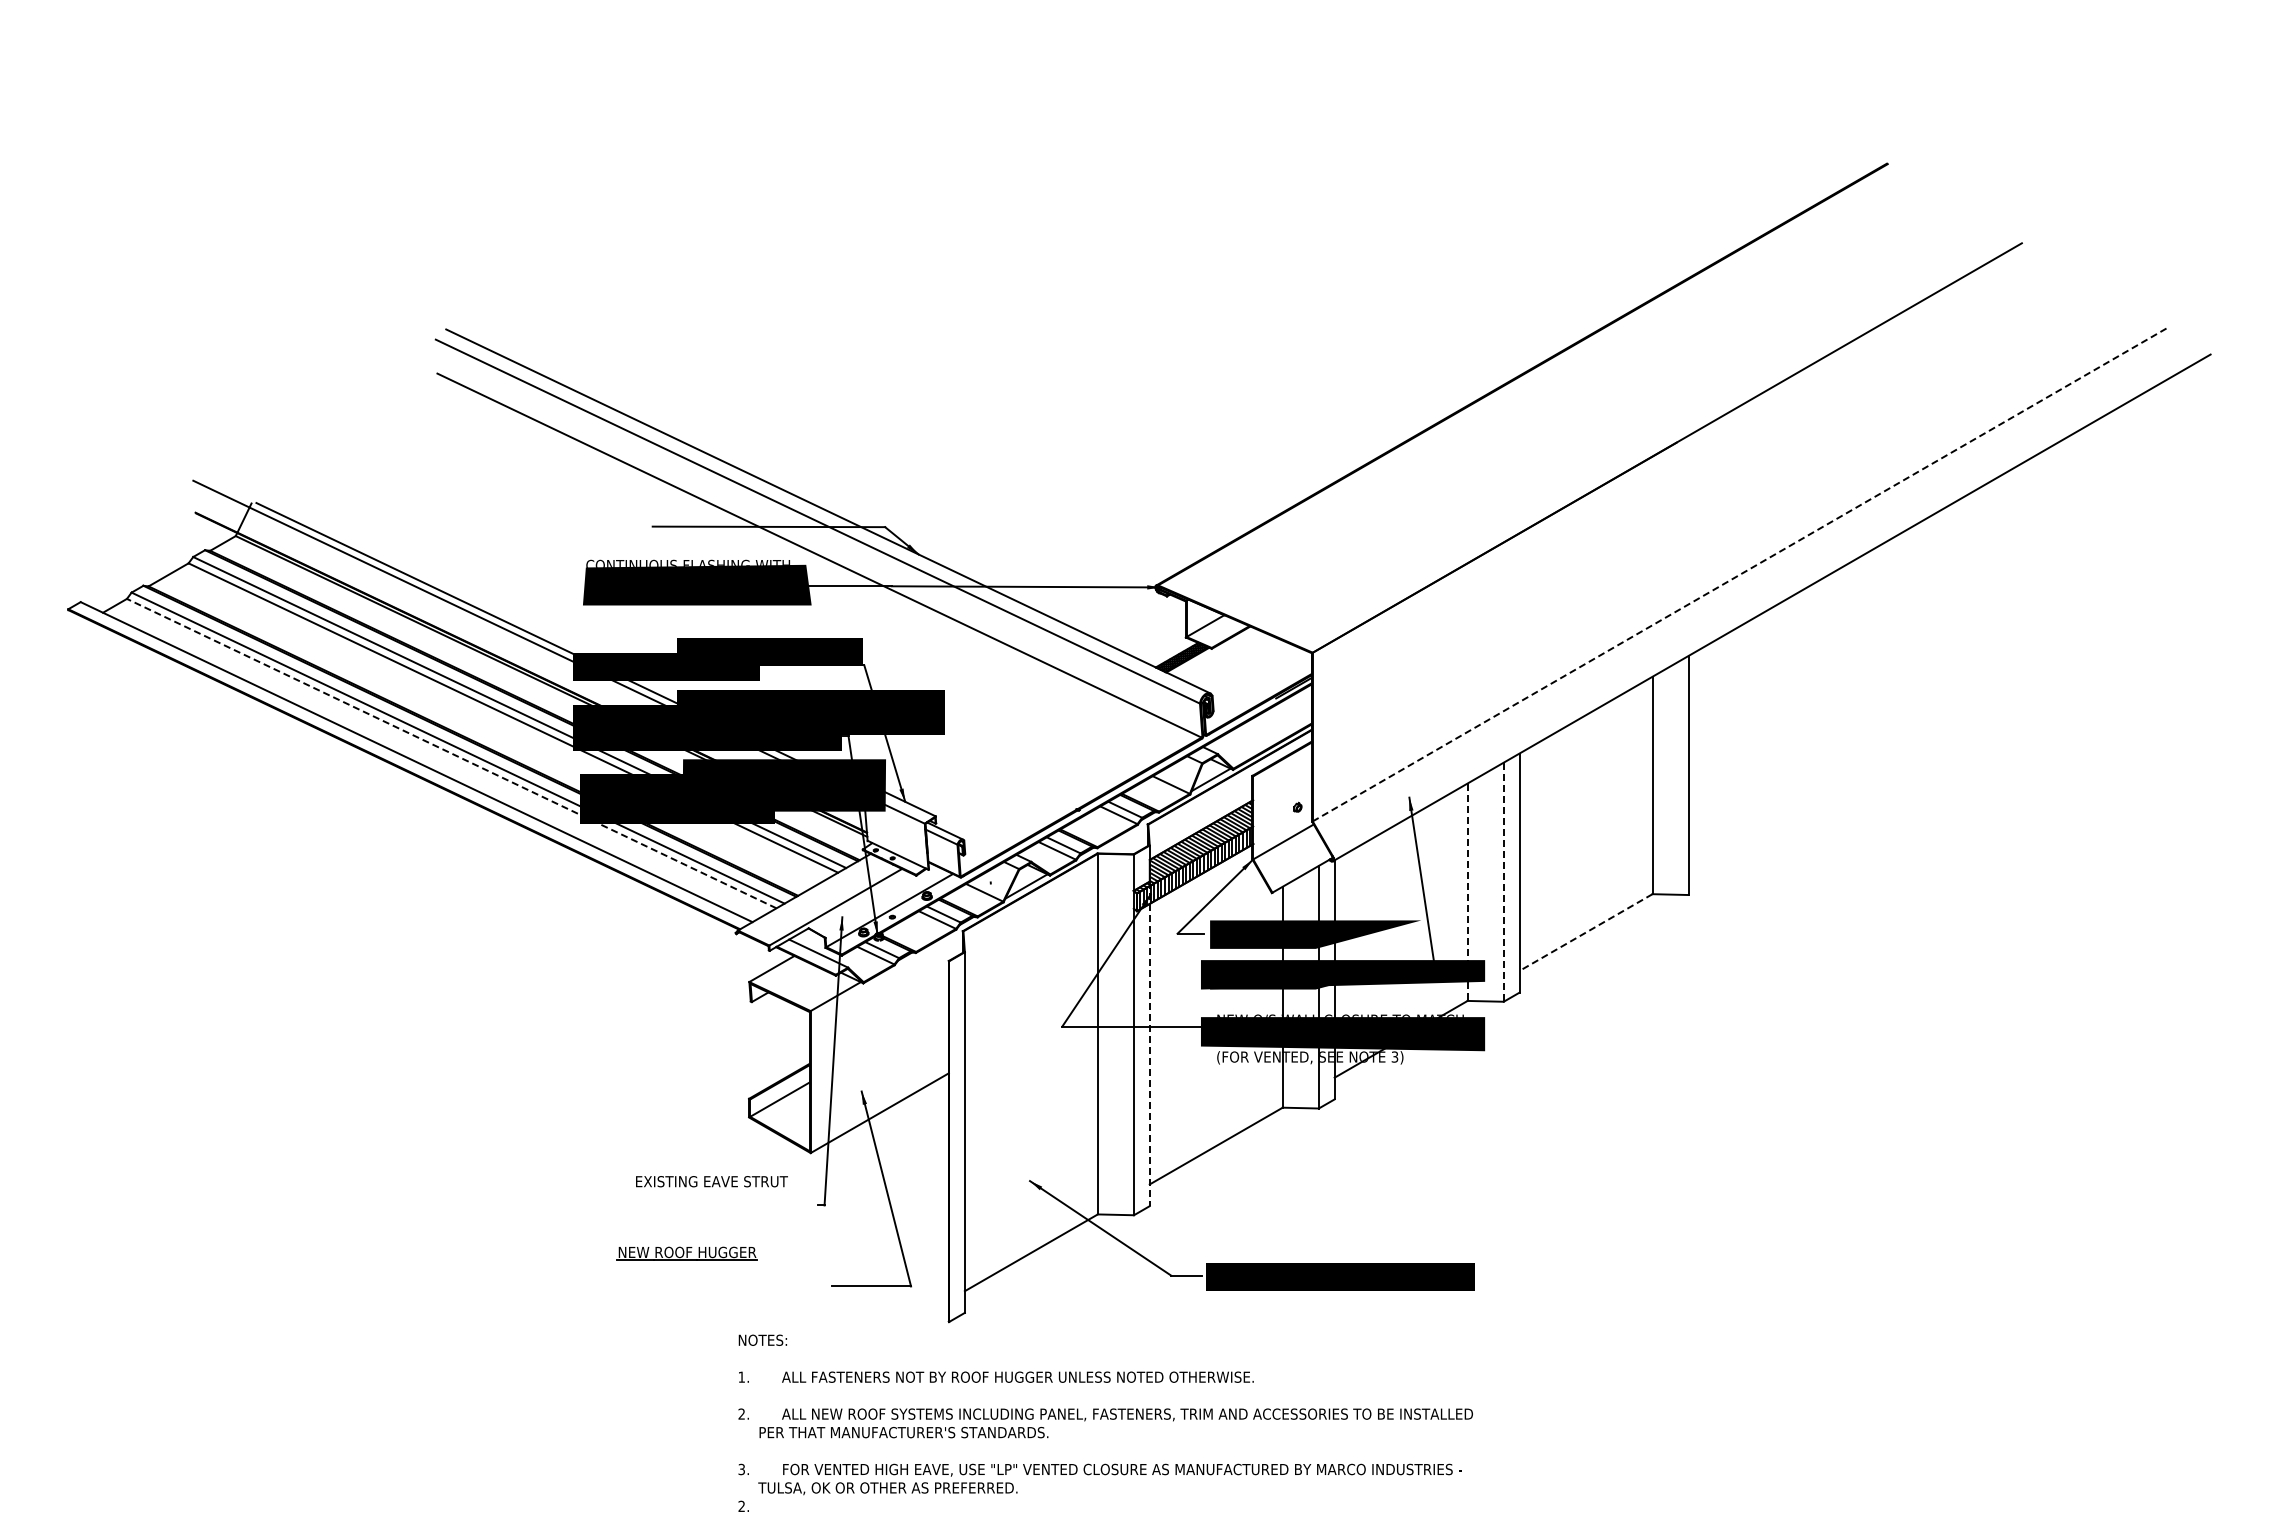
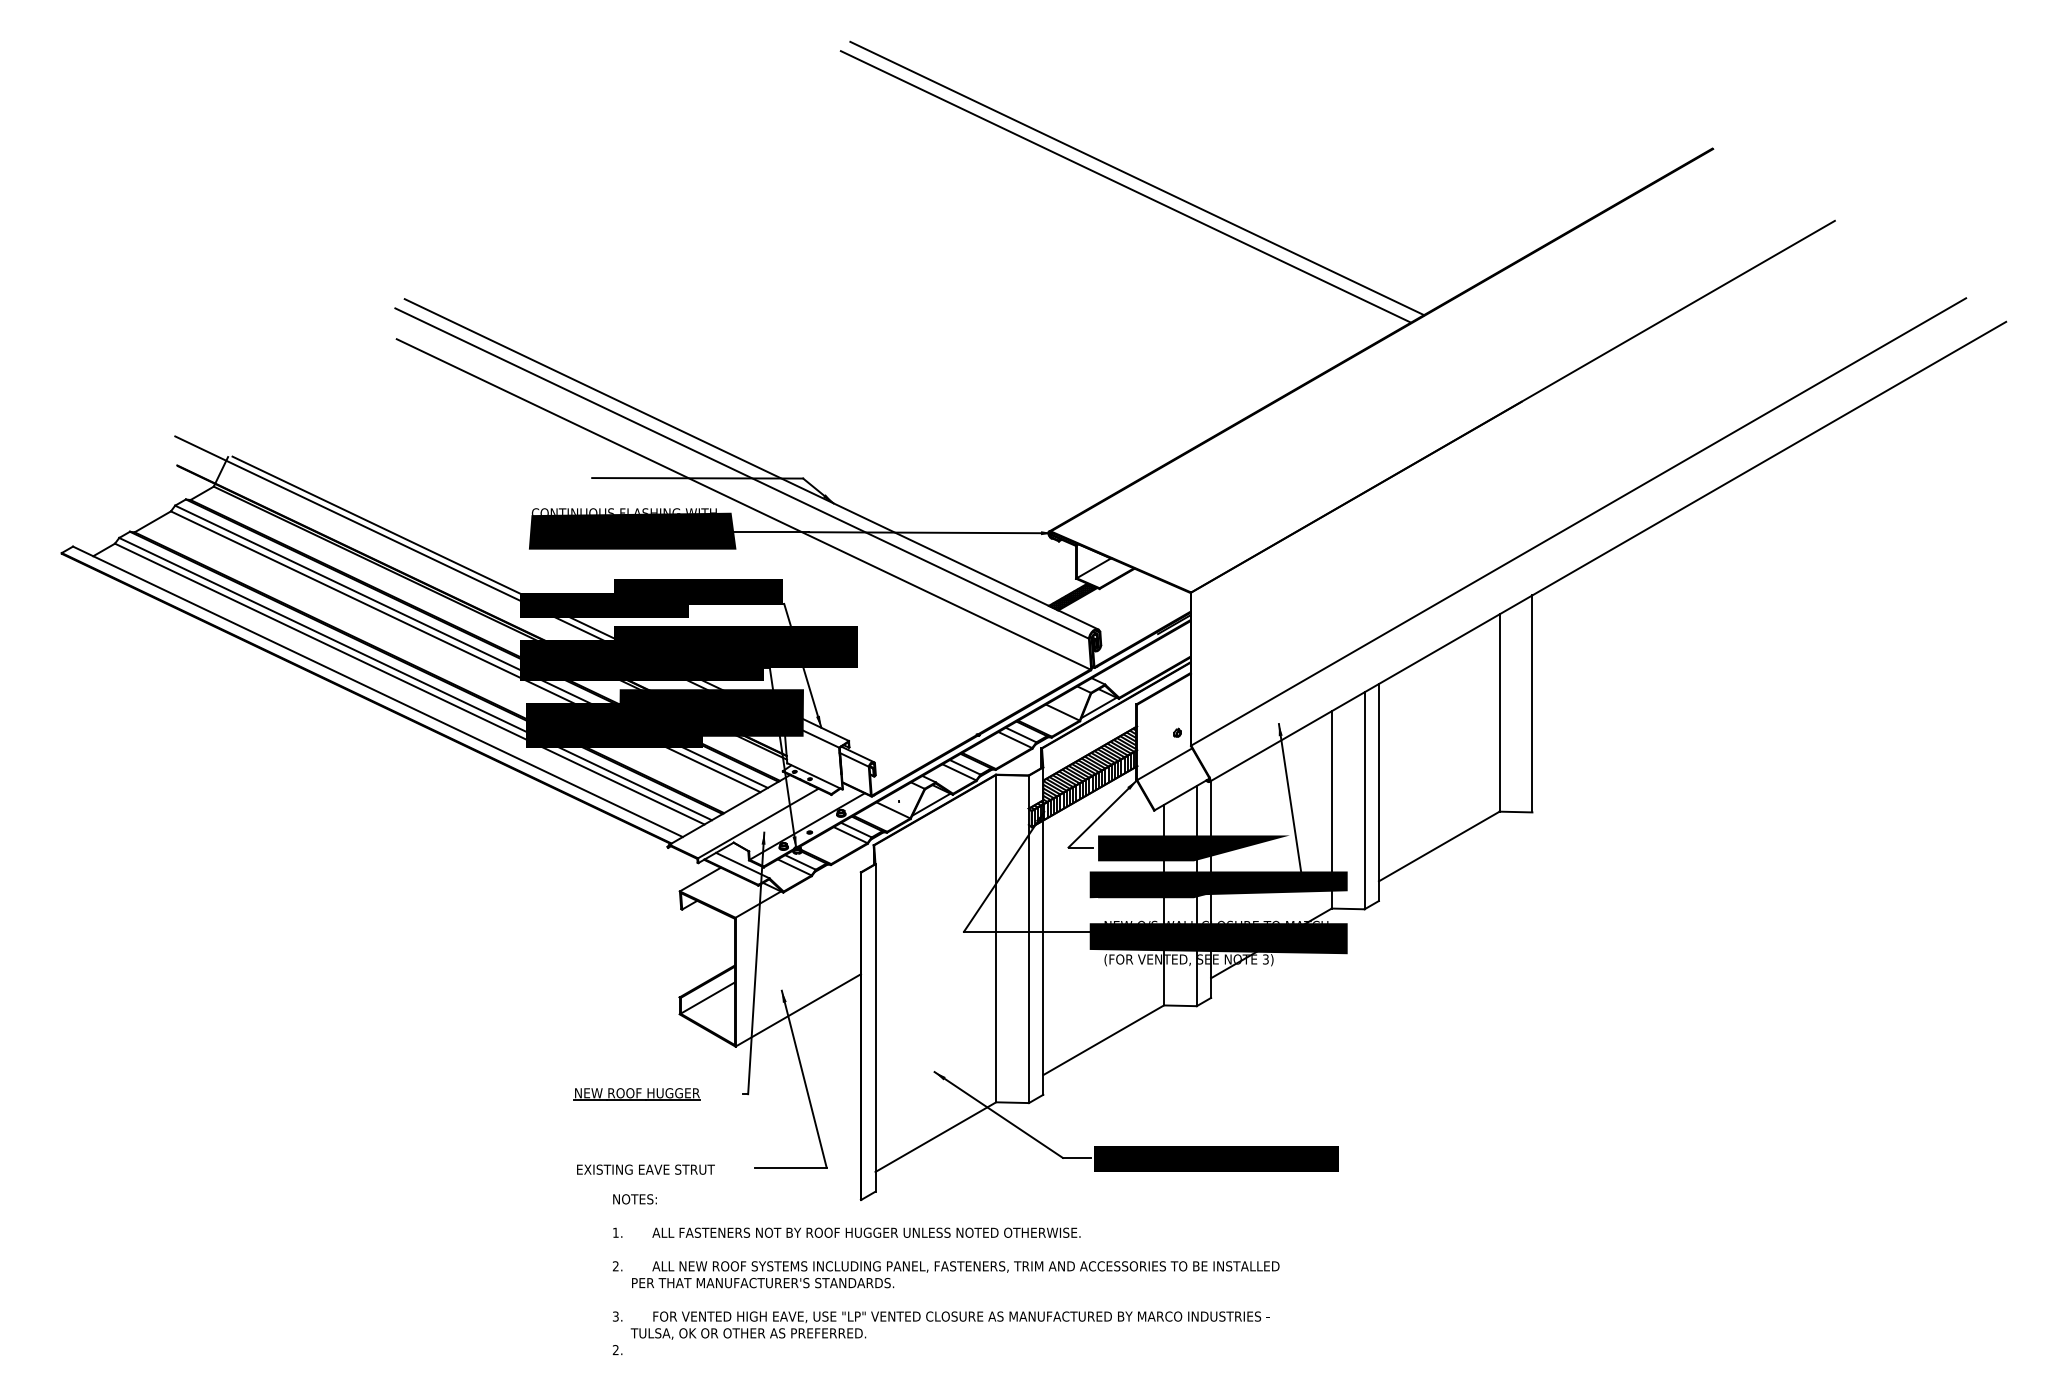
line: (1253, 196) -> (1137, 178), added
line: (1240, 205) -> (1125, 186), added
line: (1739, 574) -> (1578, 521), dashed -> solid
line: (451, 753) -> (409, 683), dashed -> solid
line: (1503, 882) -> (1364, 801), dashed -> solid
line: (1467, 892) -> (1331, 810), dashed -> solid
line: (1586, 932) -> (1439, 846), dashed -> solid
line: (1149, 1038) -> (1043, 942), dashed -> solid
text: (711, 1181) -> (645, 1169), moved
part: (686, 1253) -> (636, 1094), moved
text: (1105, 1422) -> (945, 1273), moved

